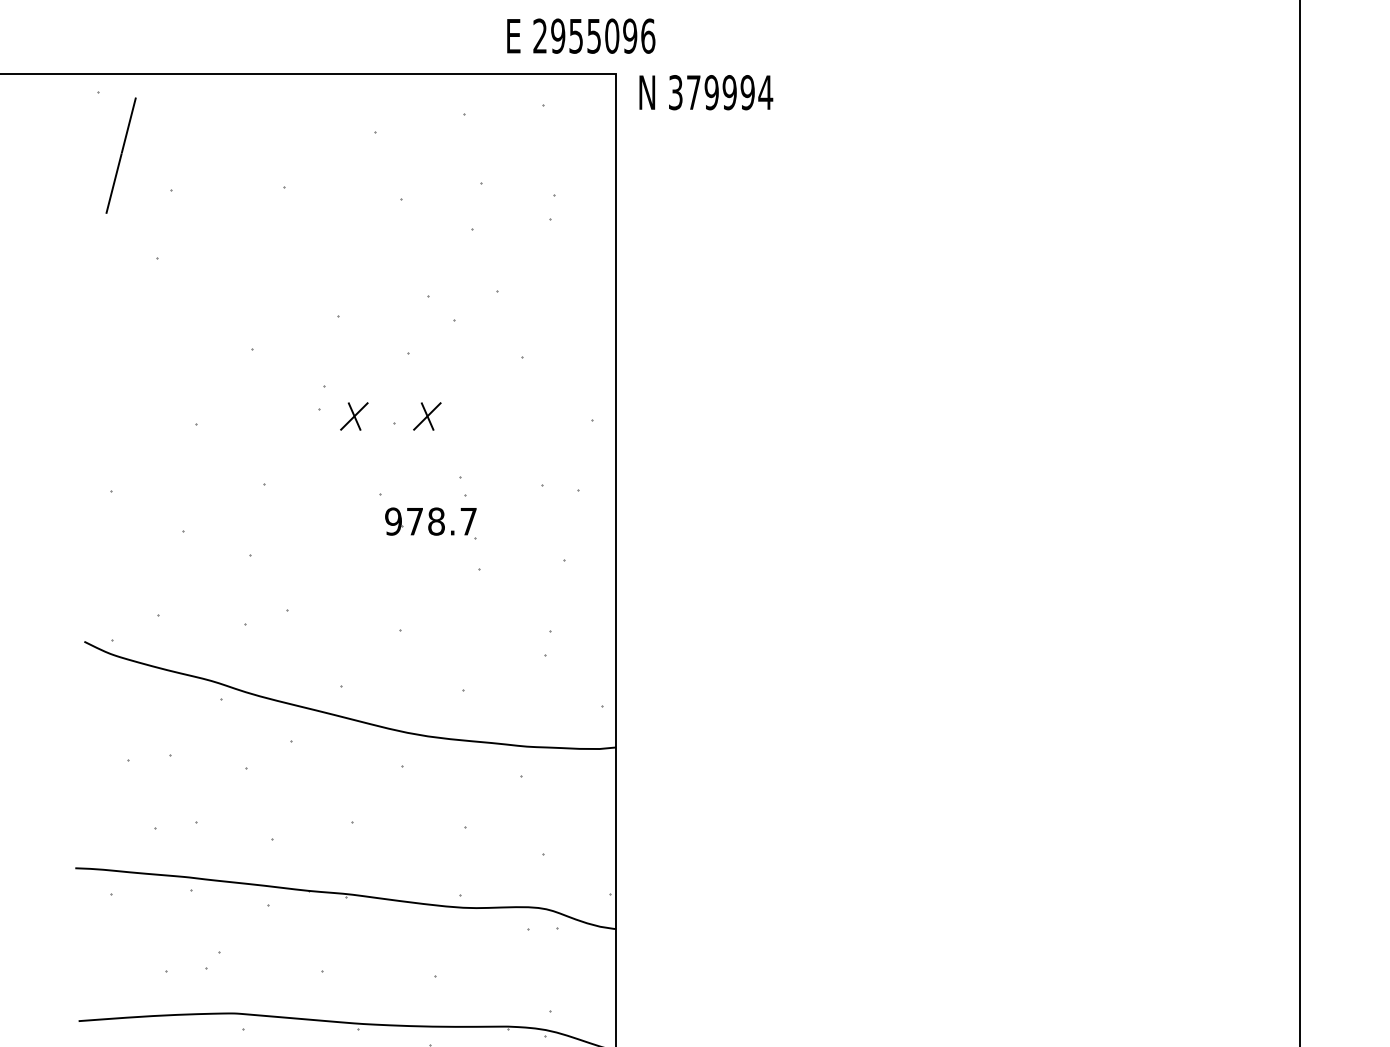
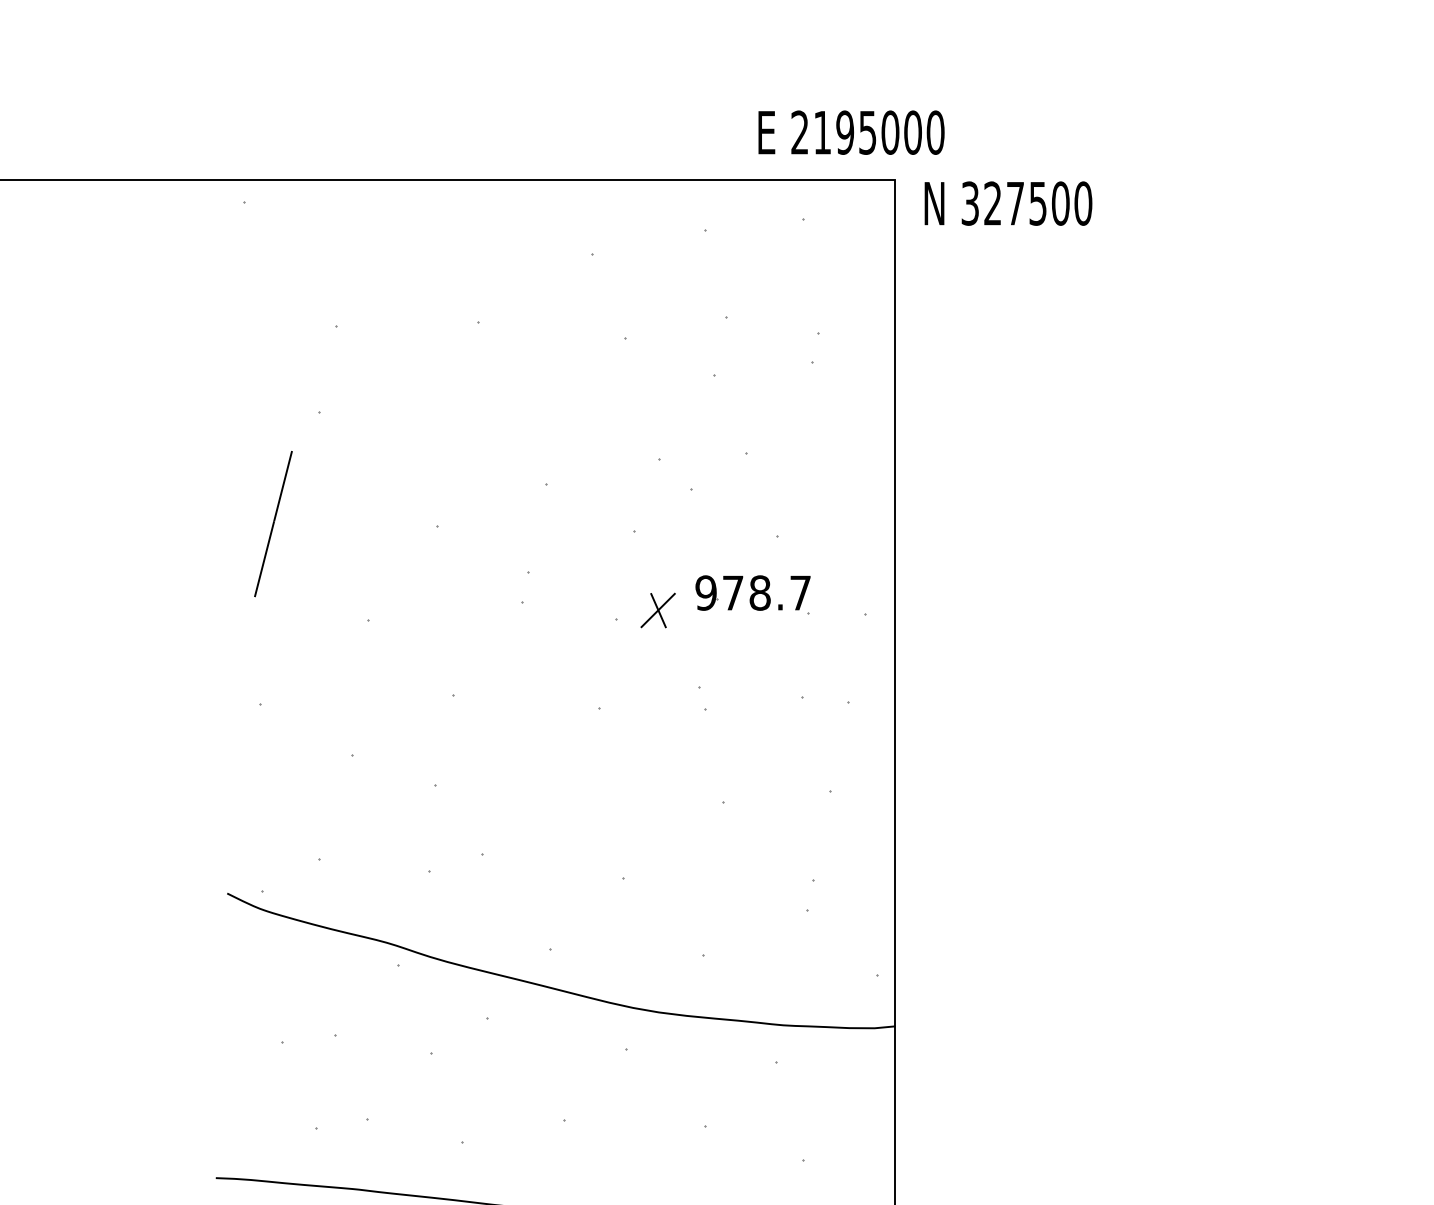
text: (603, 35) -> (879, 131), 2955096 -> 2195000
text: (730, 92) -> (1039, 203), 379994 -> 327500
line: (120, 155) -> (272, 523), moved
part: (354, 416) -> (566, 610), removed
part: (430, 523) -> (752, 595), moved

